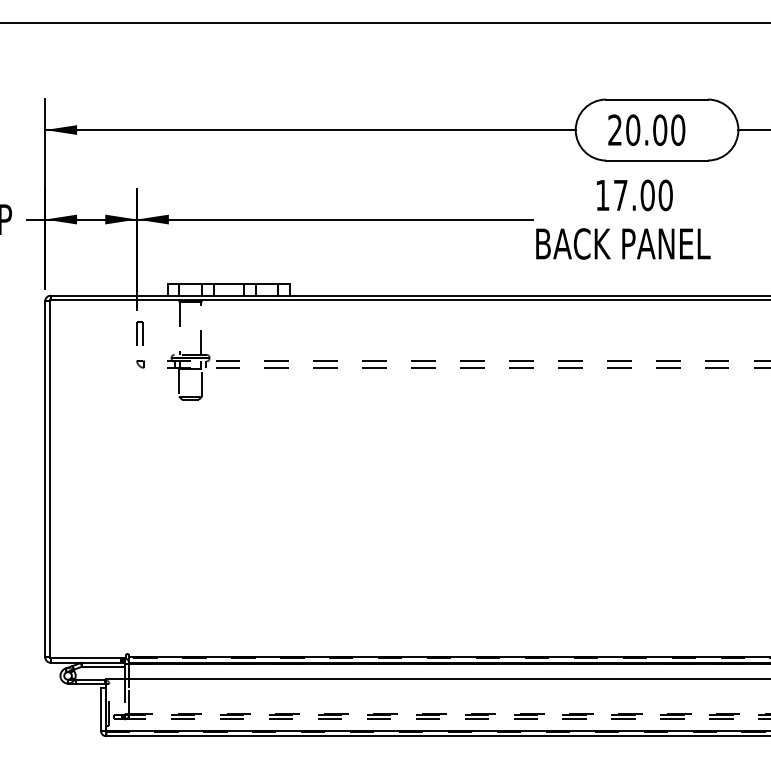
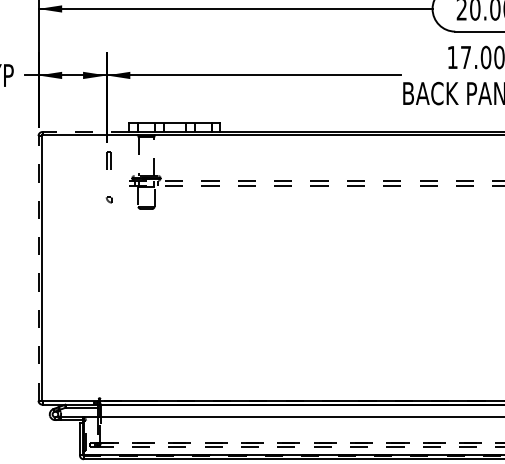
line: (108, 295) -> (85, 131), solid -> dashed
part: (140, 364) -> (109, 200), moved
line: (45, 478) -> (38, 267), solid -> dashed

